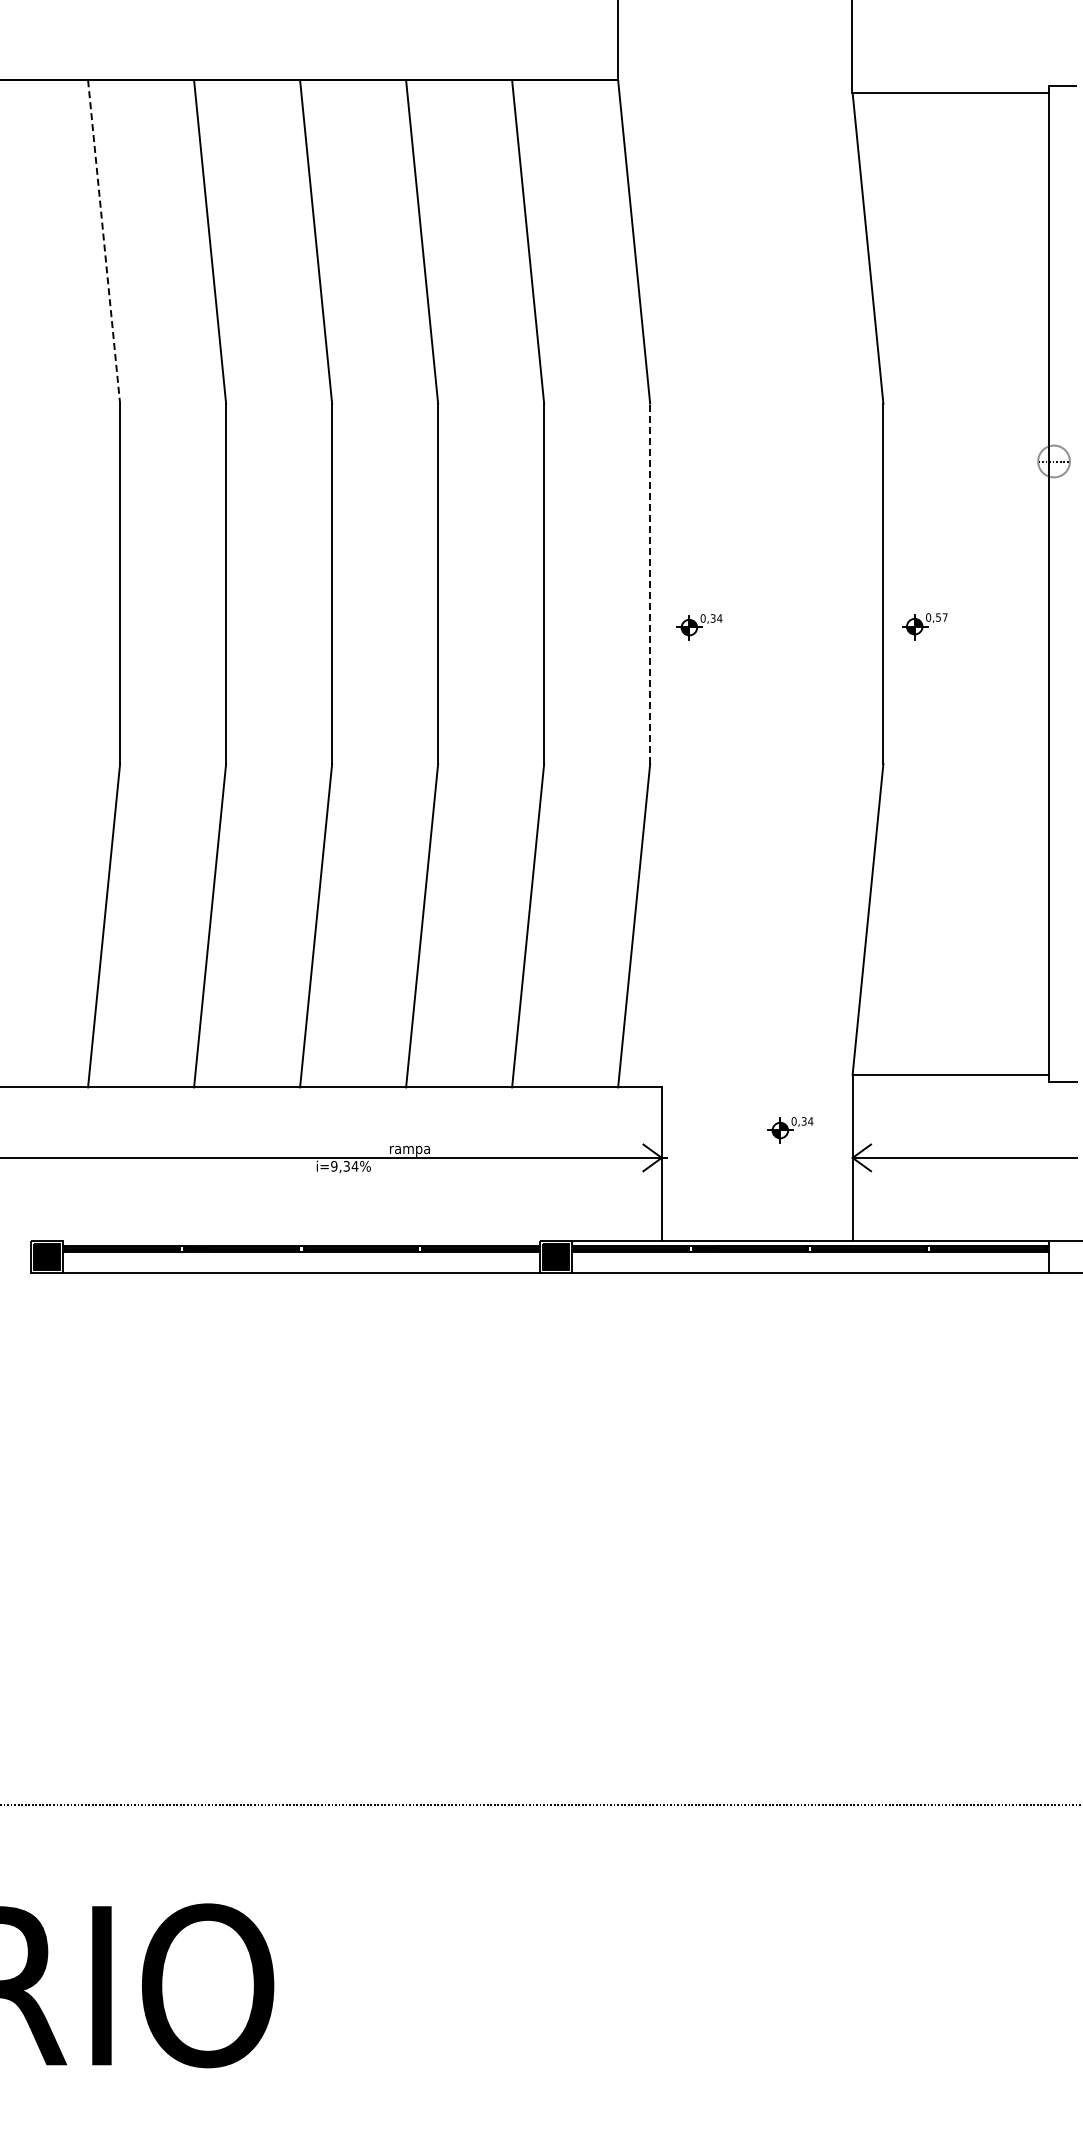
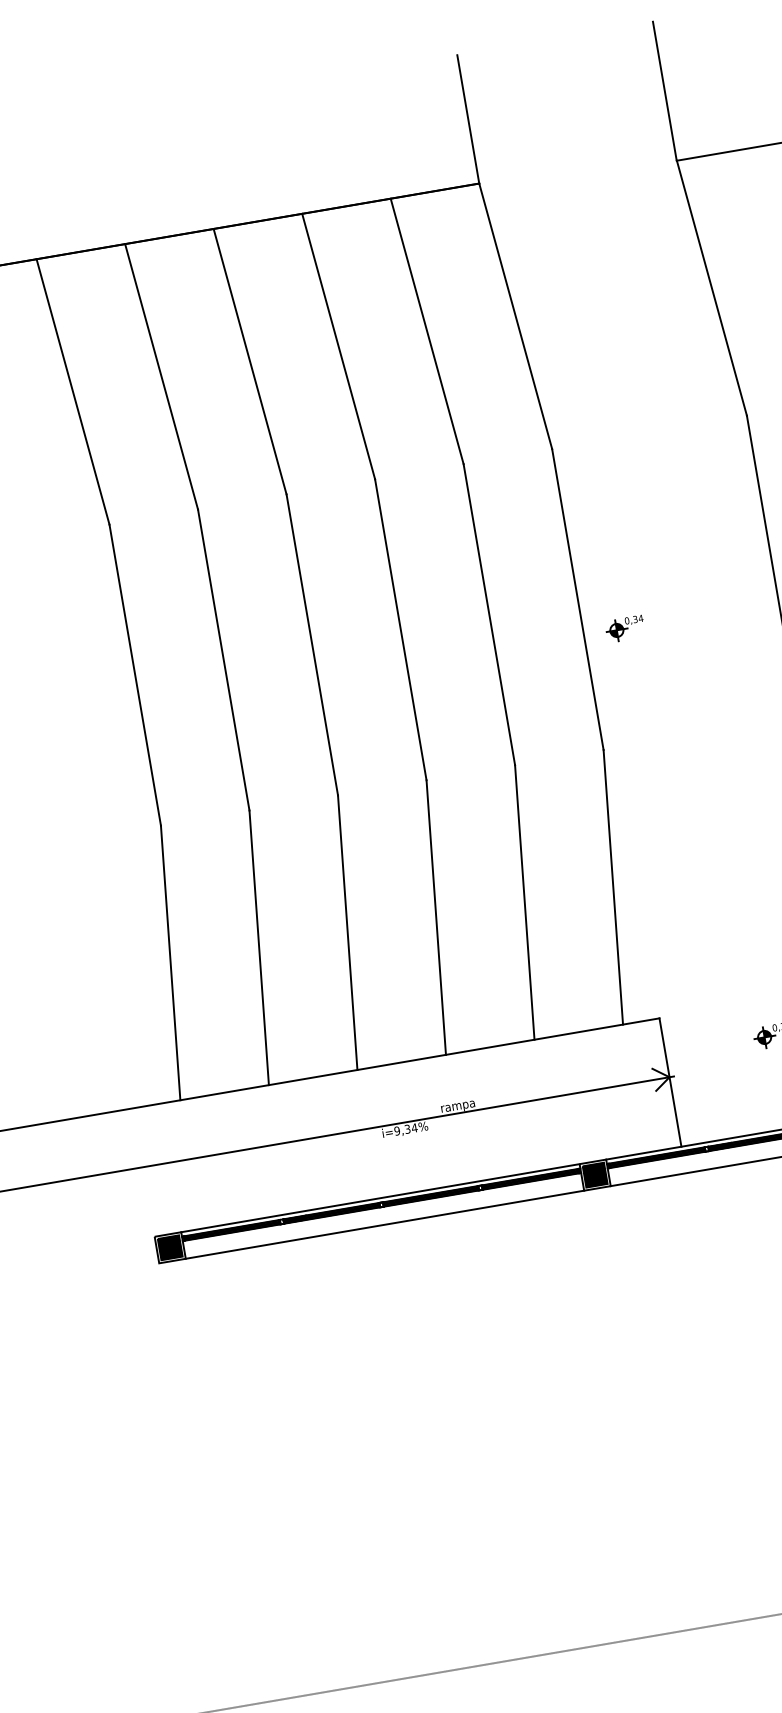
line: (104, 242) -> (73, 392), dashed -> solid
line: (650, 583) -> (578, 599), dashed -> solid
line: (300, 1241) -> (379, 1198), added

